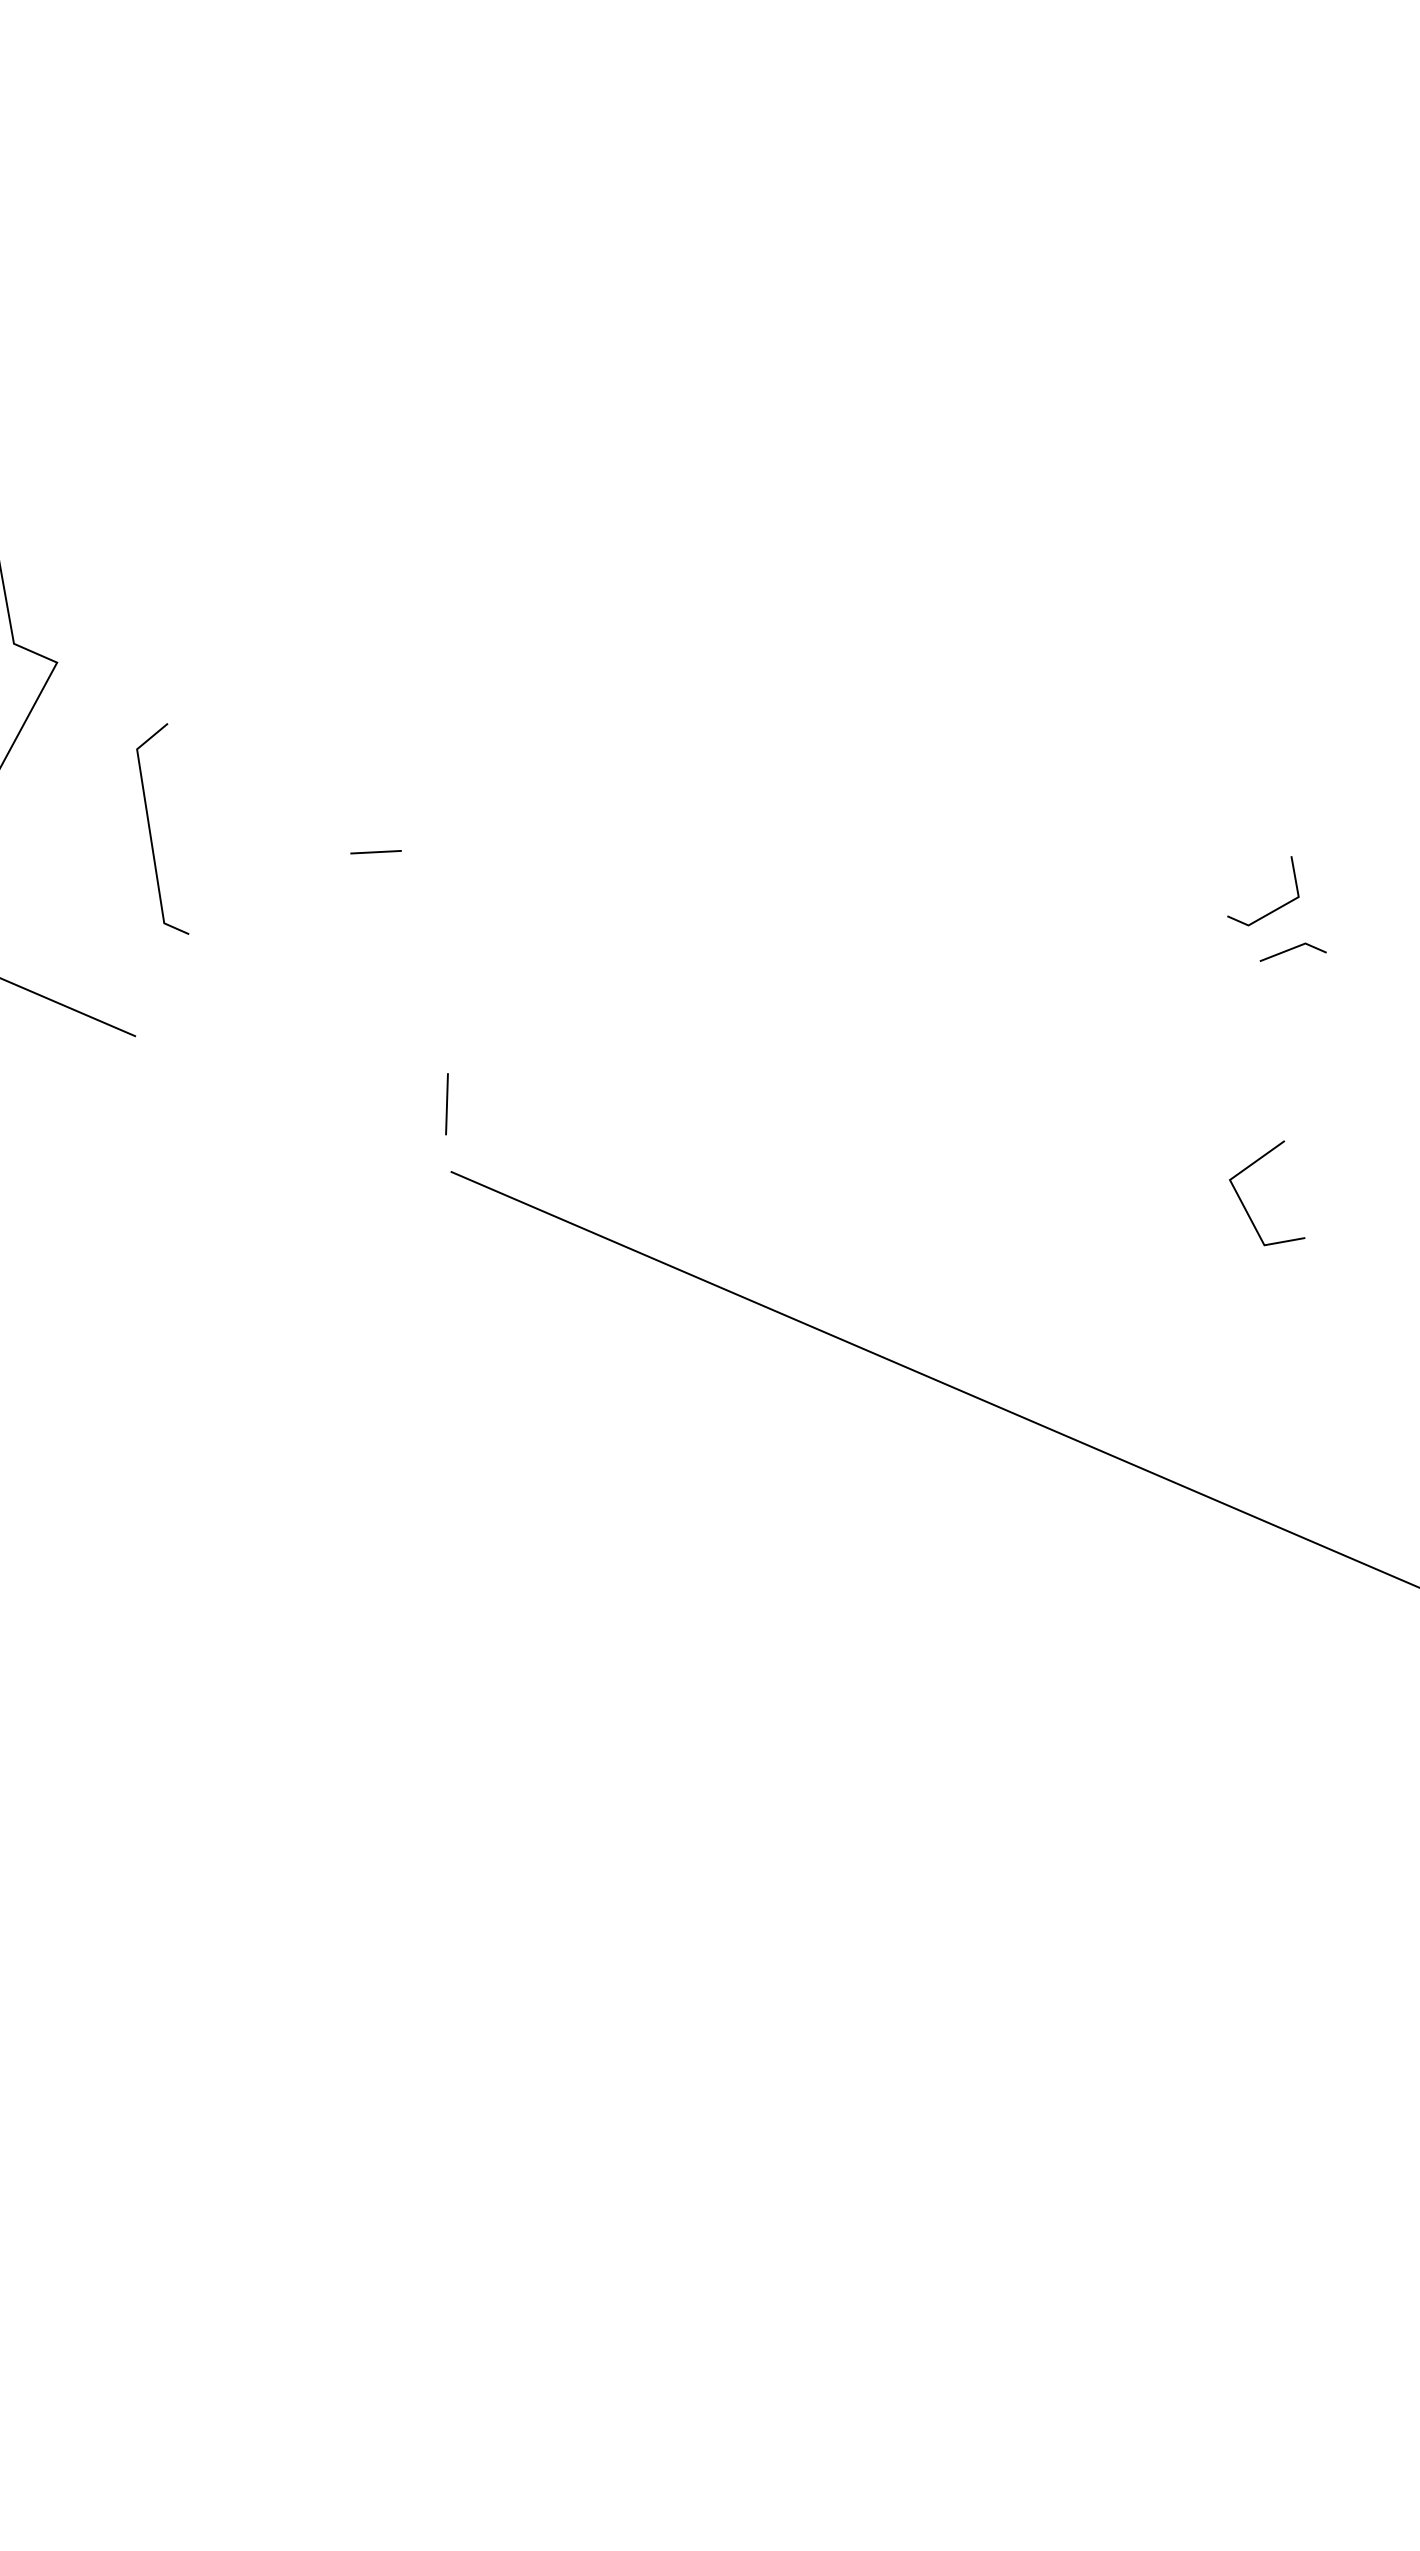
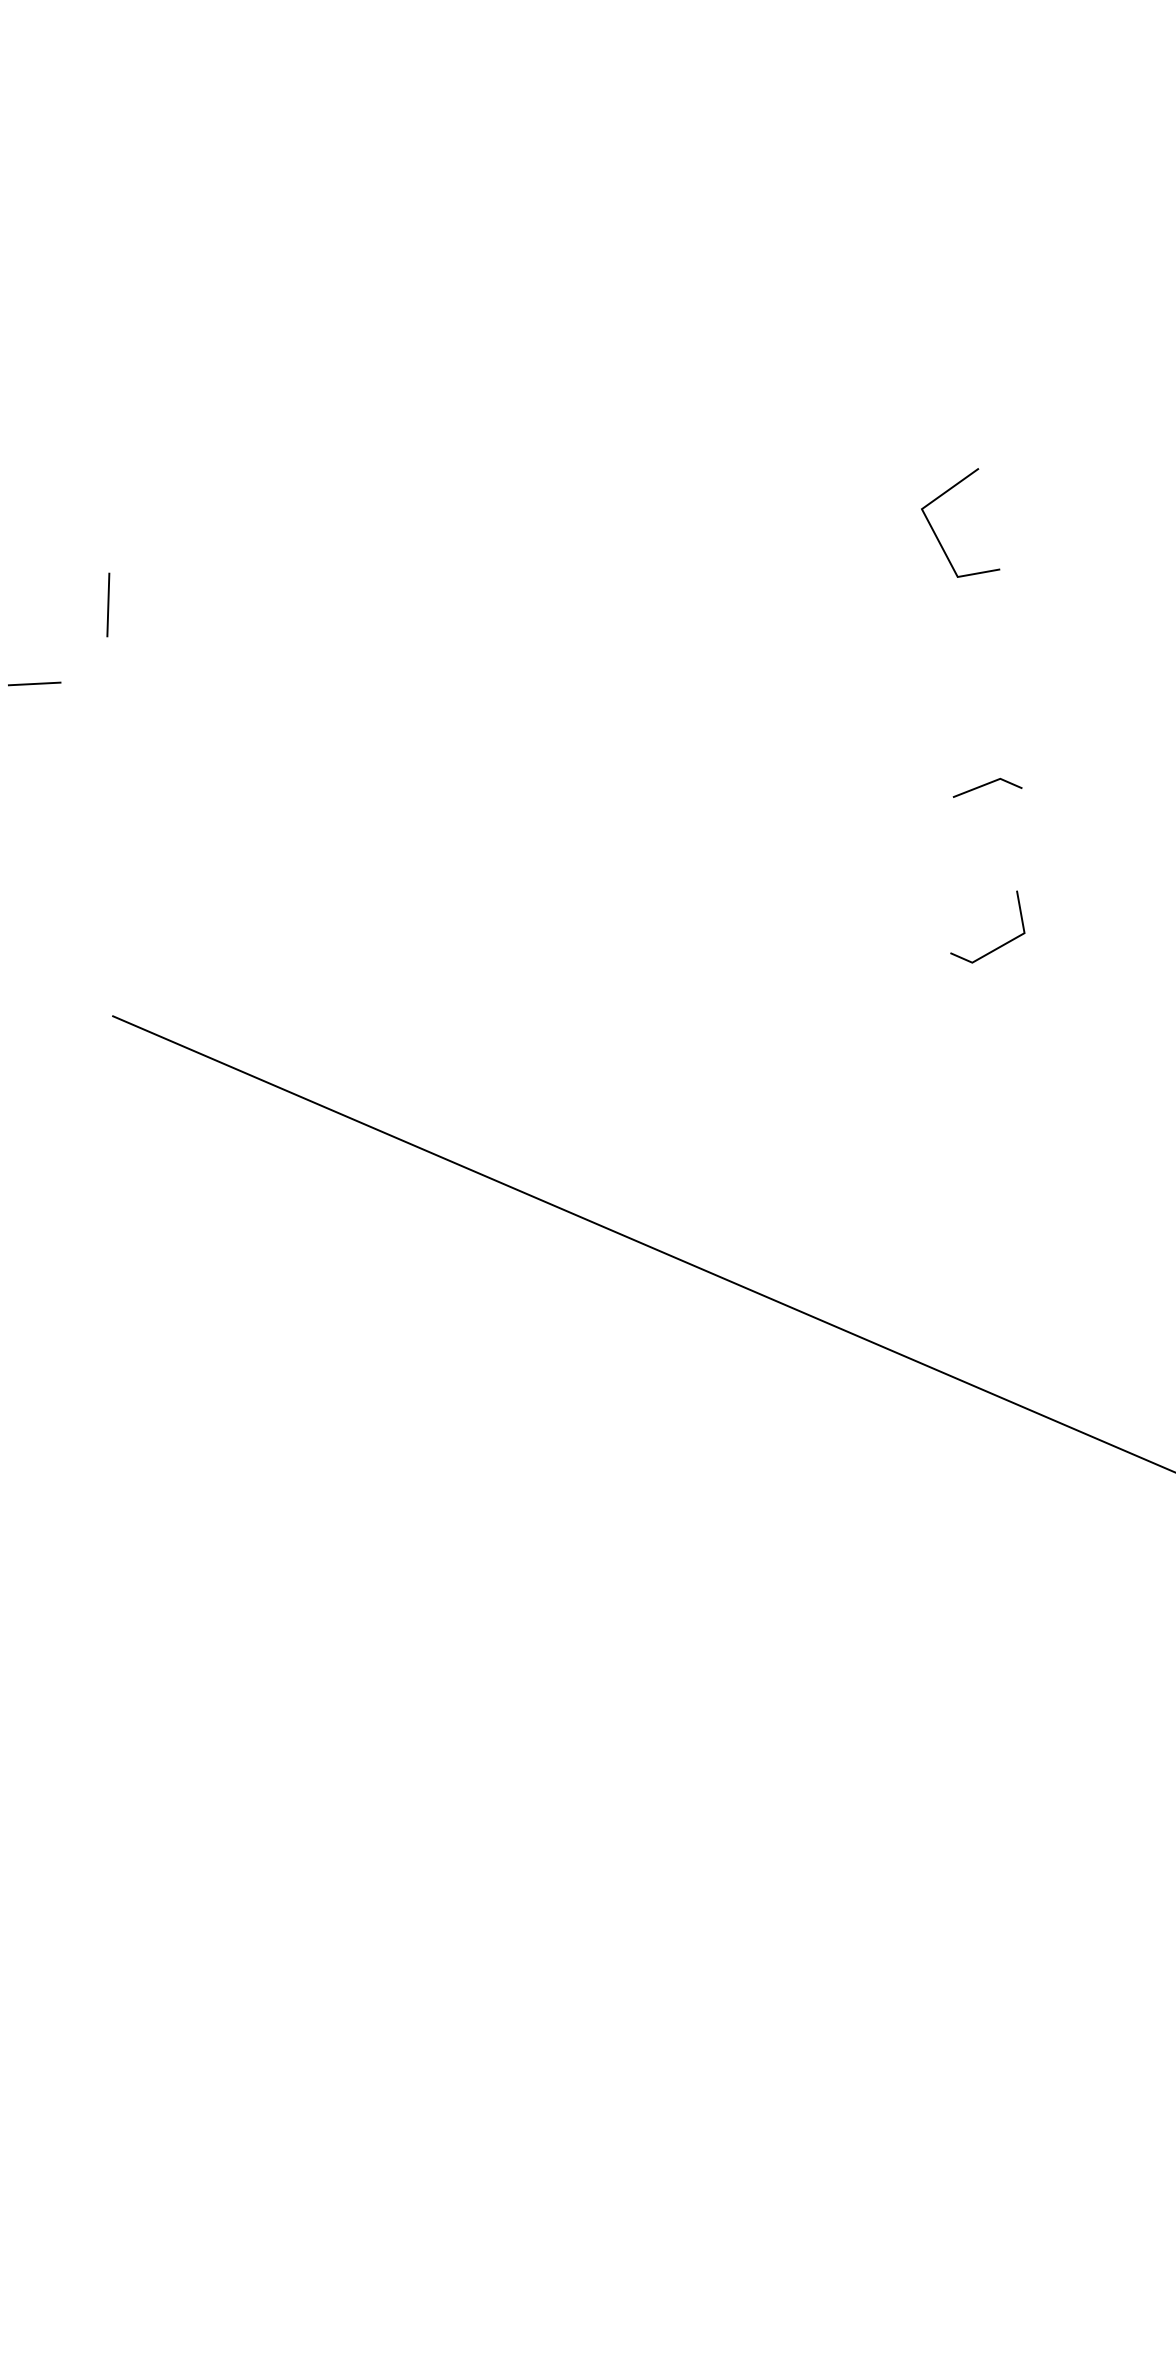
line: (1272, 910) -> (997, 947), moved
line: (446, 1104) -> (107, 605), moved
line: (1246, 1208) -> (939, 538), moved

